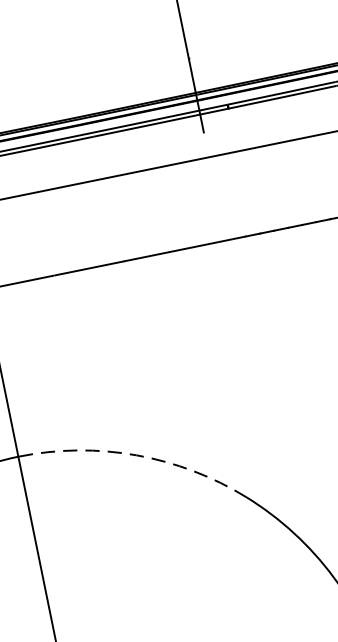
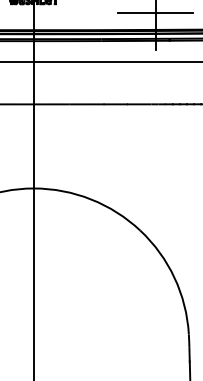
line: (188, 58) -> (155, 12), added
arc: (137, 455) -> (91, 199), dashed -> solid

